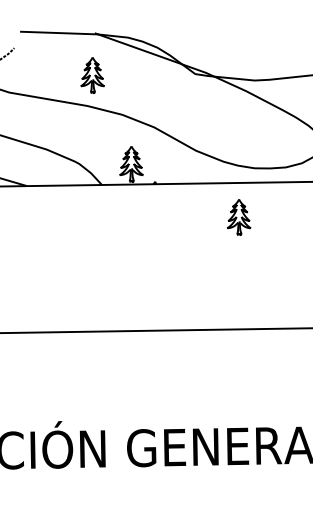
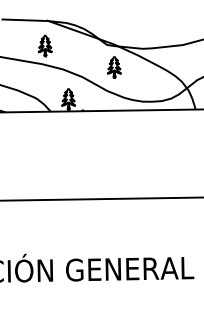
part: (239, 217) -> (114, 67), moved

